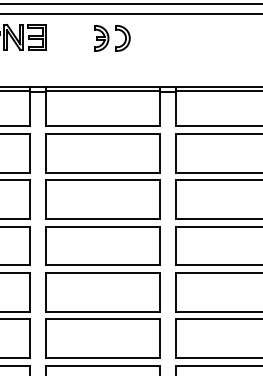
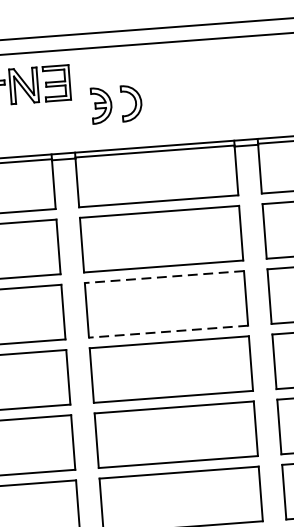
part: (112, 38) -> (117, 104), moved
line: (102, 180) -> (163, 277), solid -> dashed
line: (102, 219) -> (168, 332), solid -> dashed

